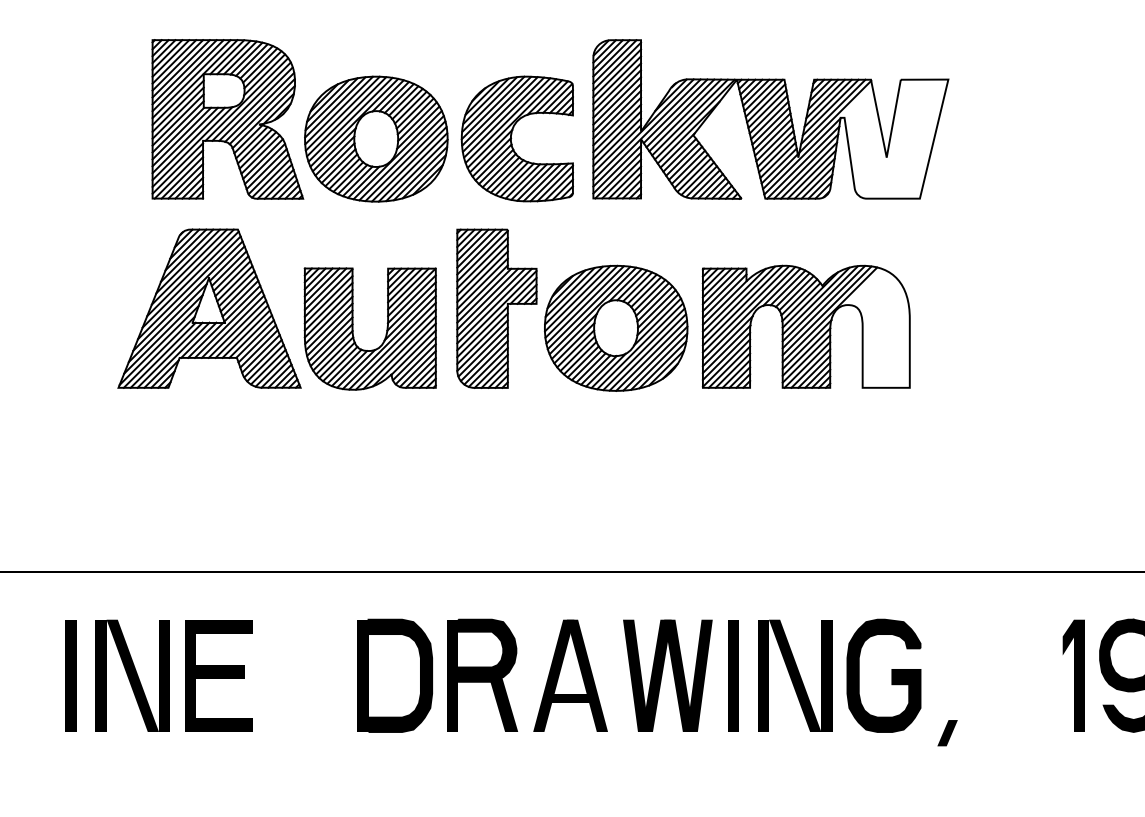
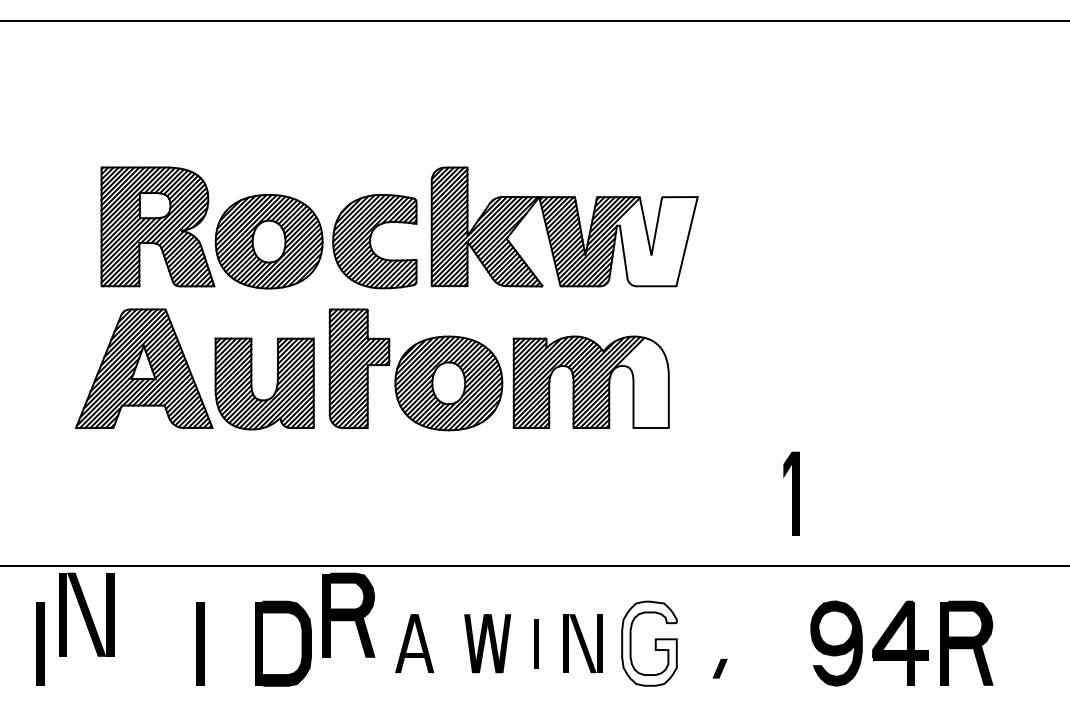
part: (482, 674) -> (348, 614), moved
part: (132, 675) -> (86, 614), moved
part: (217, 675) -> (150, 643), removed
part: (284, 675) -> (200, 643), added
part: (570, 675) -> (414, 643), size x0.7
part: (667, 675) -> (487, 643), size x0.7
part: (733, 675) -> (536, 643), size x0.6
part: (794, 675) -> (582, 643), size x0.7
fill: (884, 675) -> (649, 643), removed
part: (1073, 675) -> (791, 493), moved
part: (946, 732) -> (719, 668), moved

